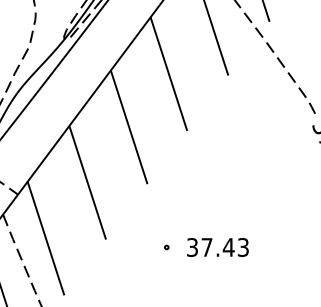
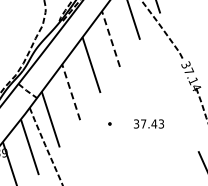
line: (169, 74) -> (111, 39), solid -> dashed
line: (88, 183) -> (71, 92), solid -> dashed
text: (216, 246) -> (148, 123), moved

